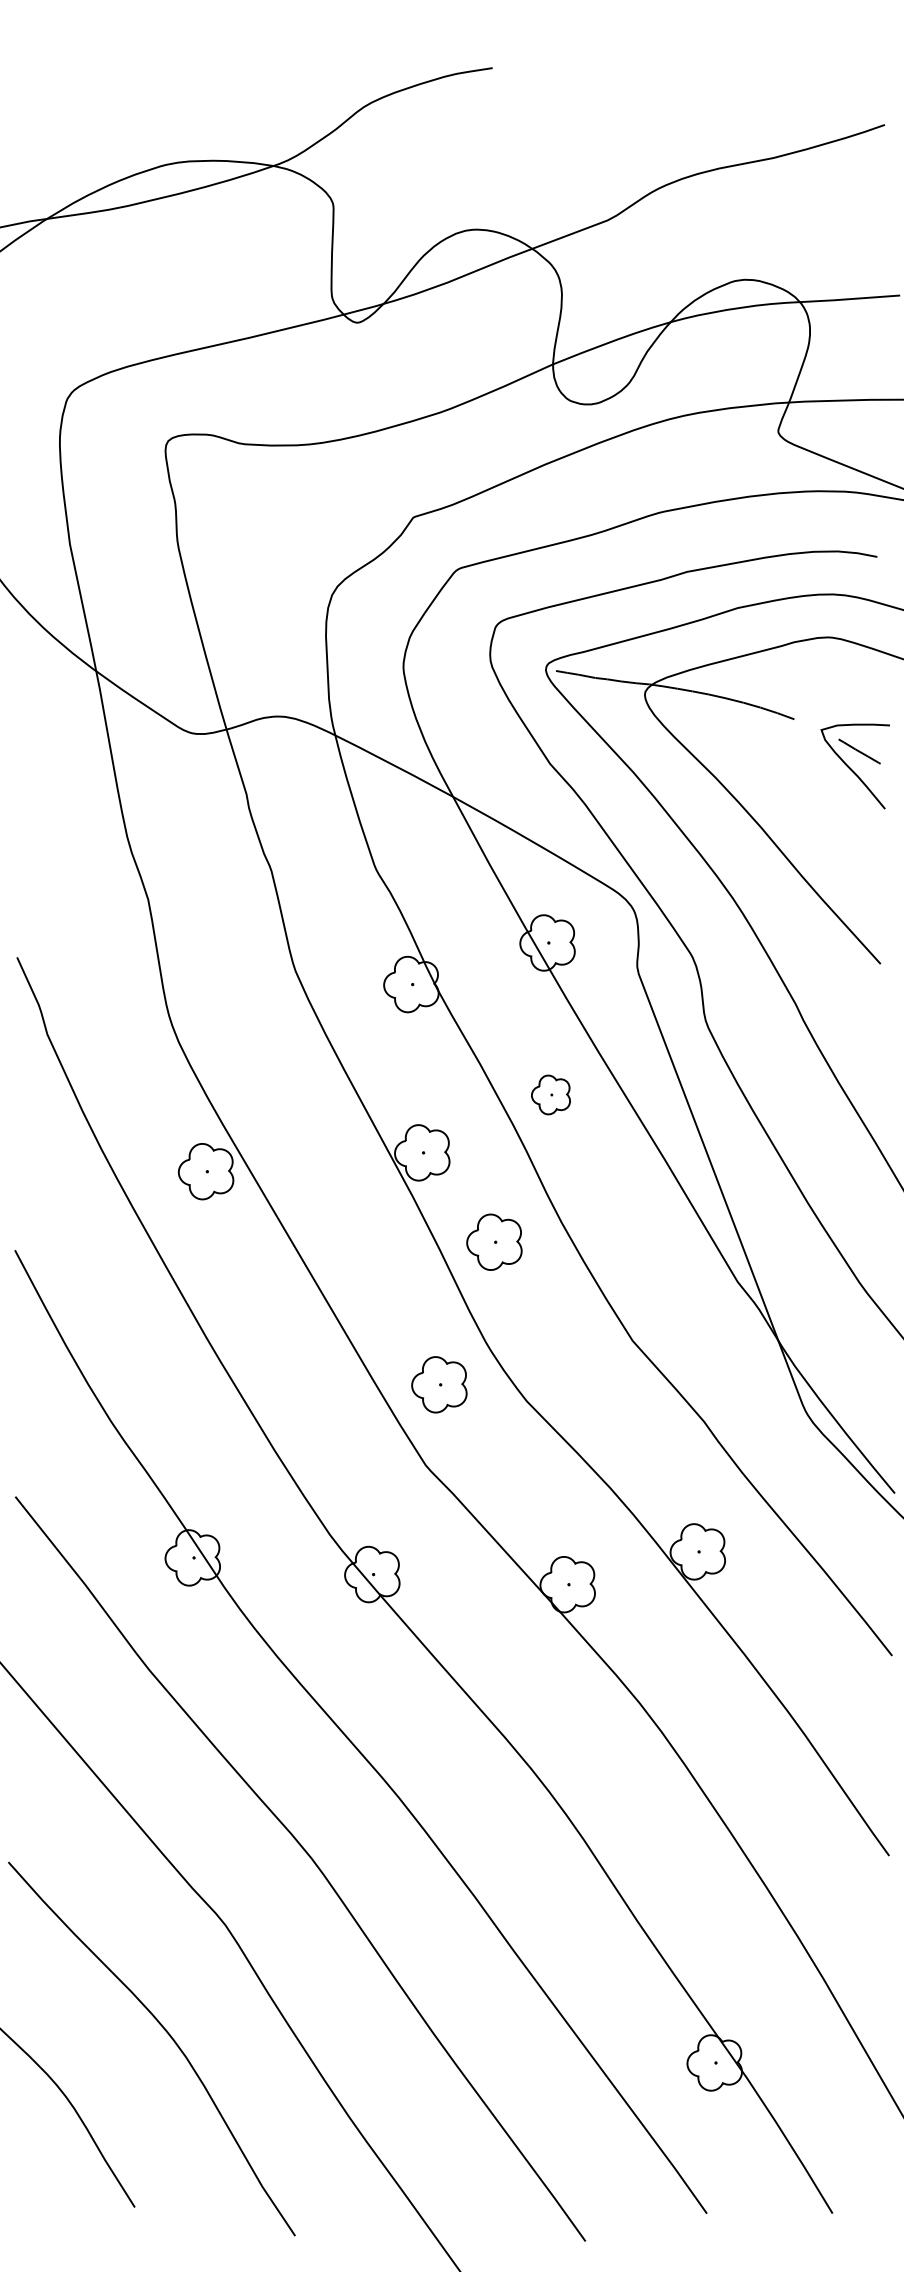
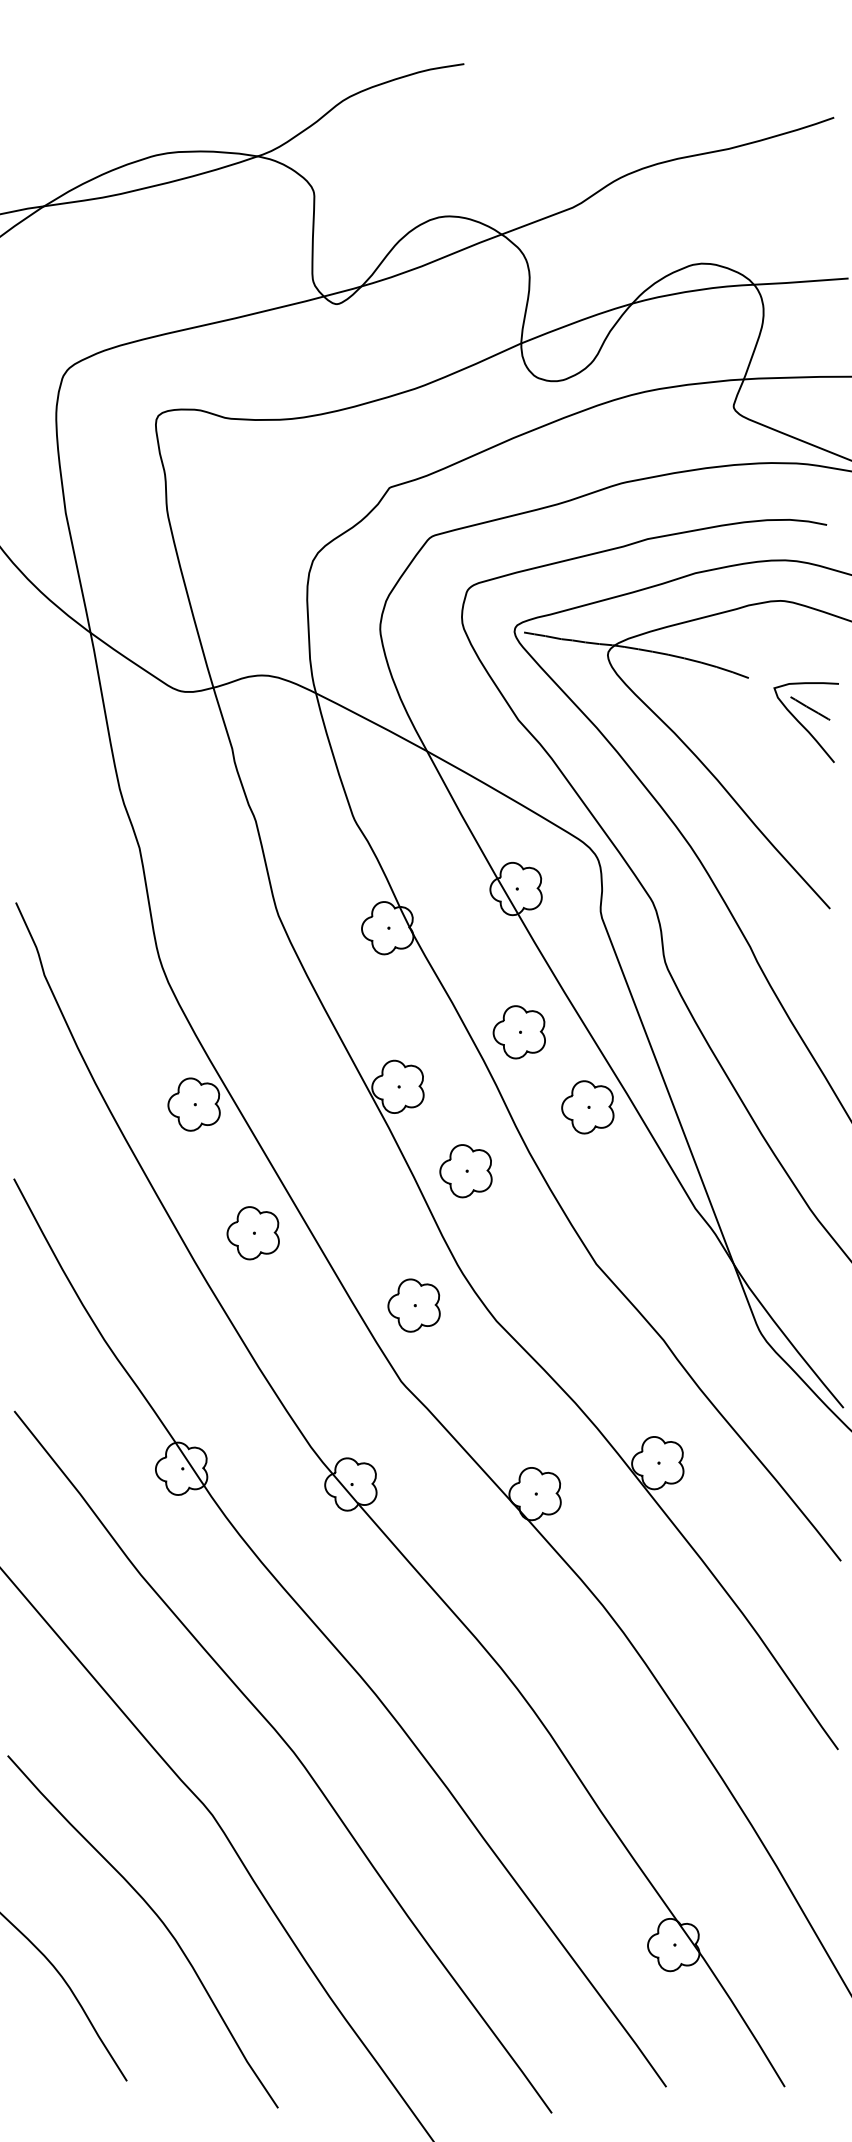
part: (550, 1094) -> (518, 1031), size x1.43
part: (623, 1174) -> (587, 1107), added
part: (268, 1307) -> (252, 1232), added

